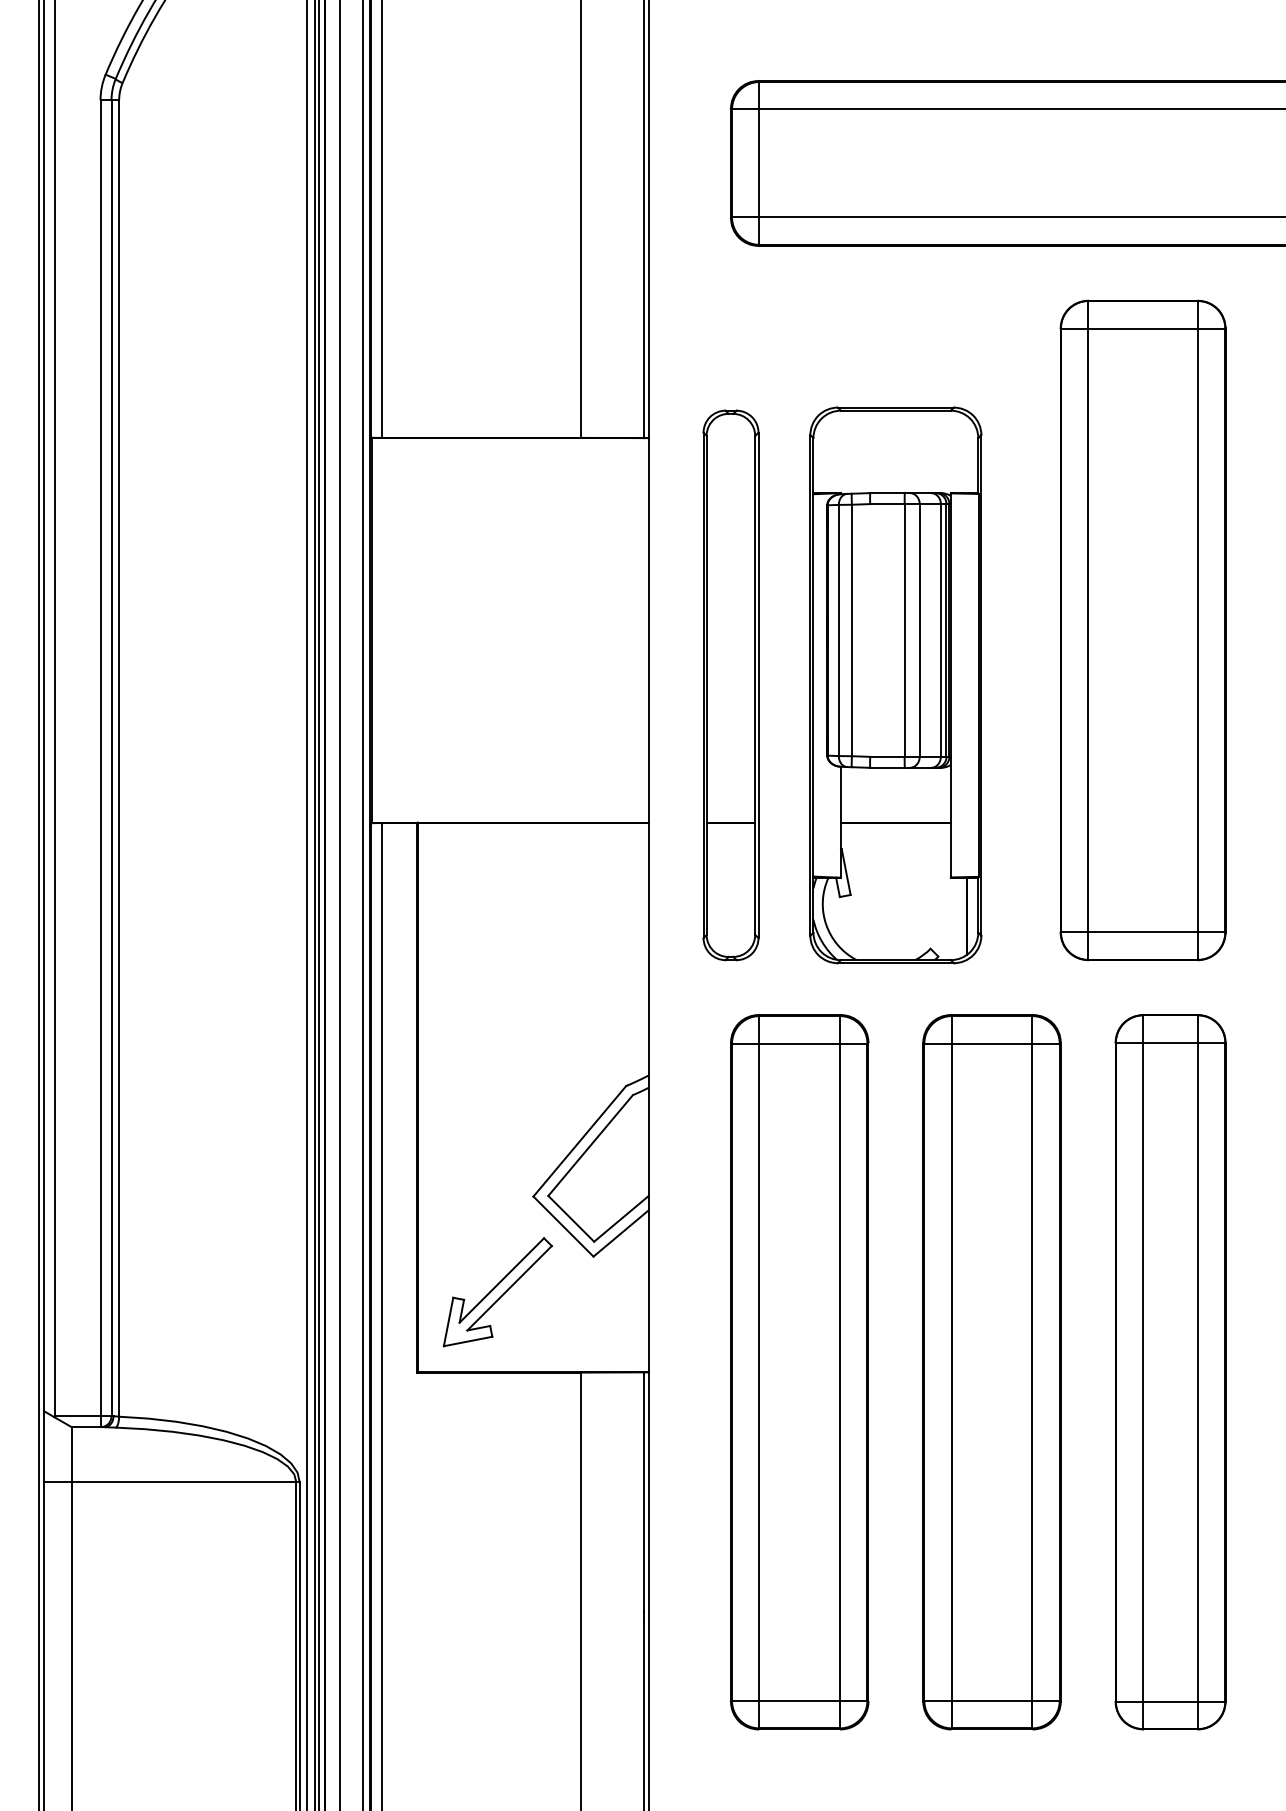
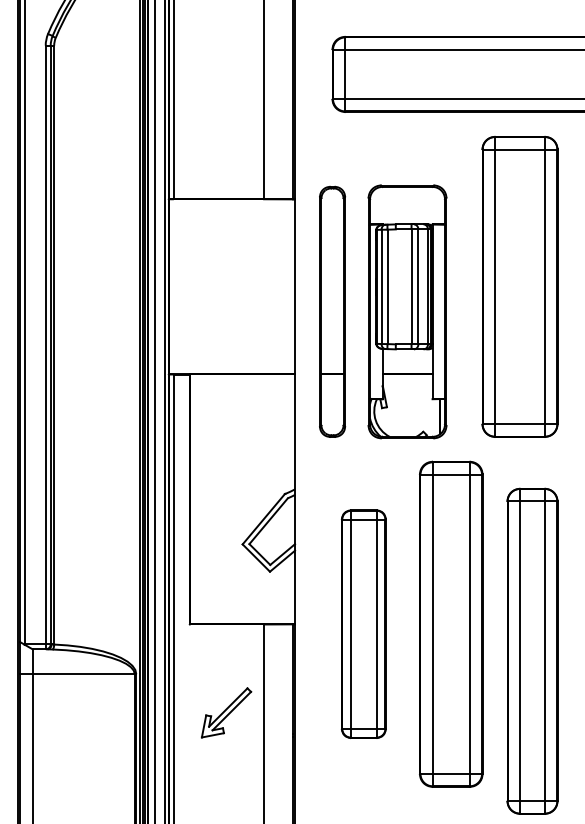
part: (497, 1291) -> (226, 712), moved
part: (799, 1370) -> (363, 623), size x0.7
part: (1170, 1370) -> (532, 650), moved

